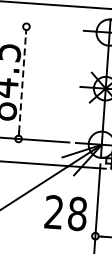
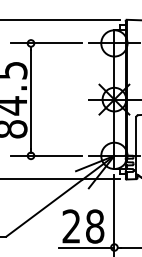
line: (41, 27) -> (46, 43), added
line: (23, 82) -> (31, 99), dashed -> solid
line: (67, 234) -> (86, 247), added

